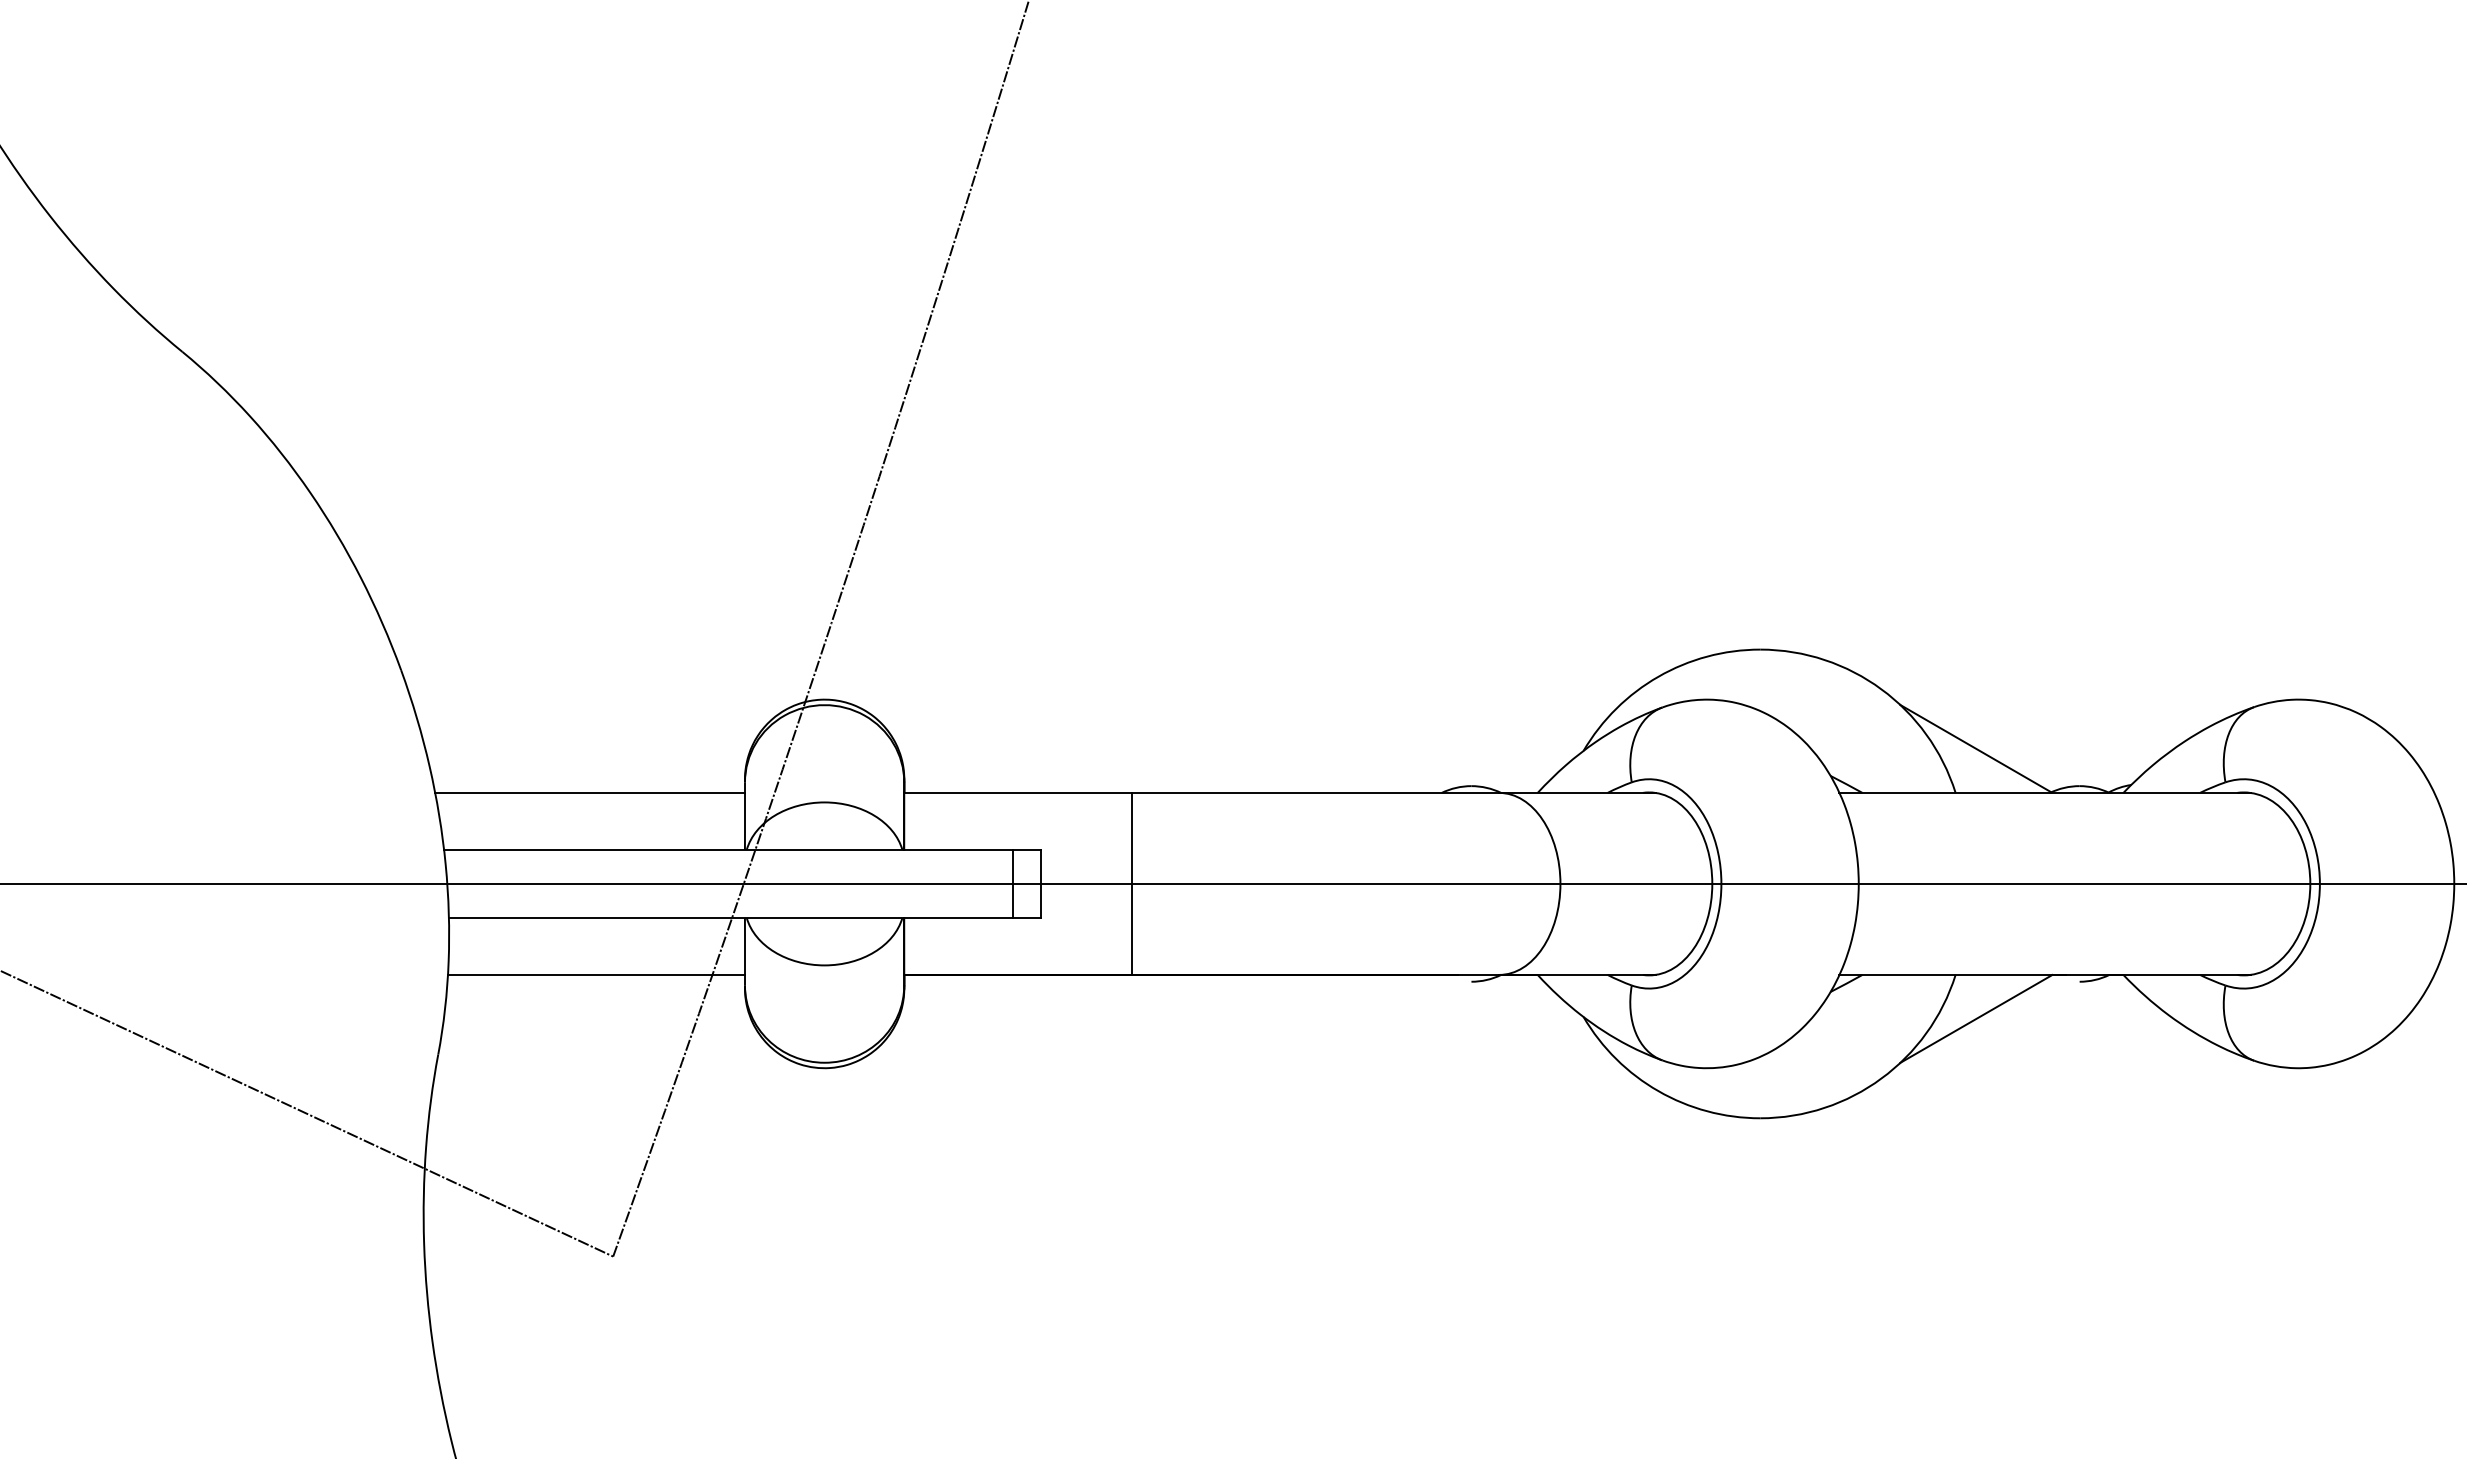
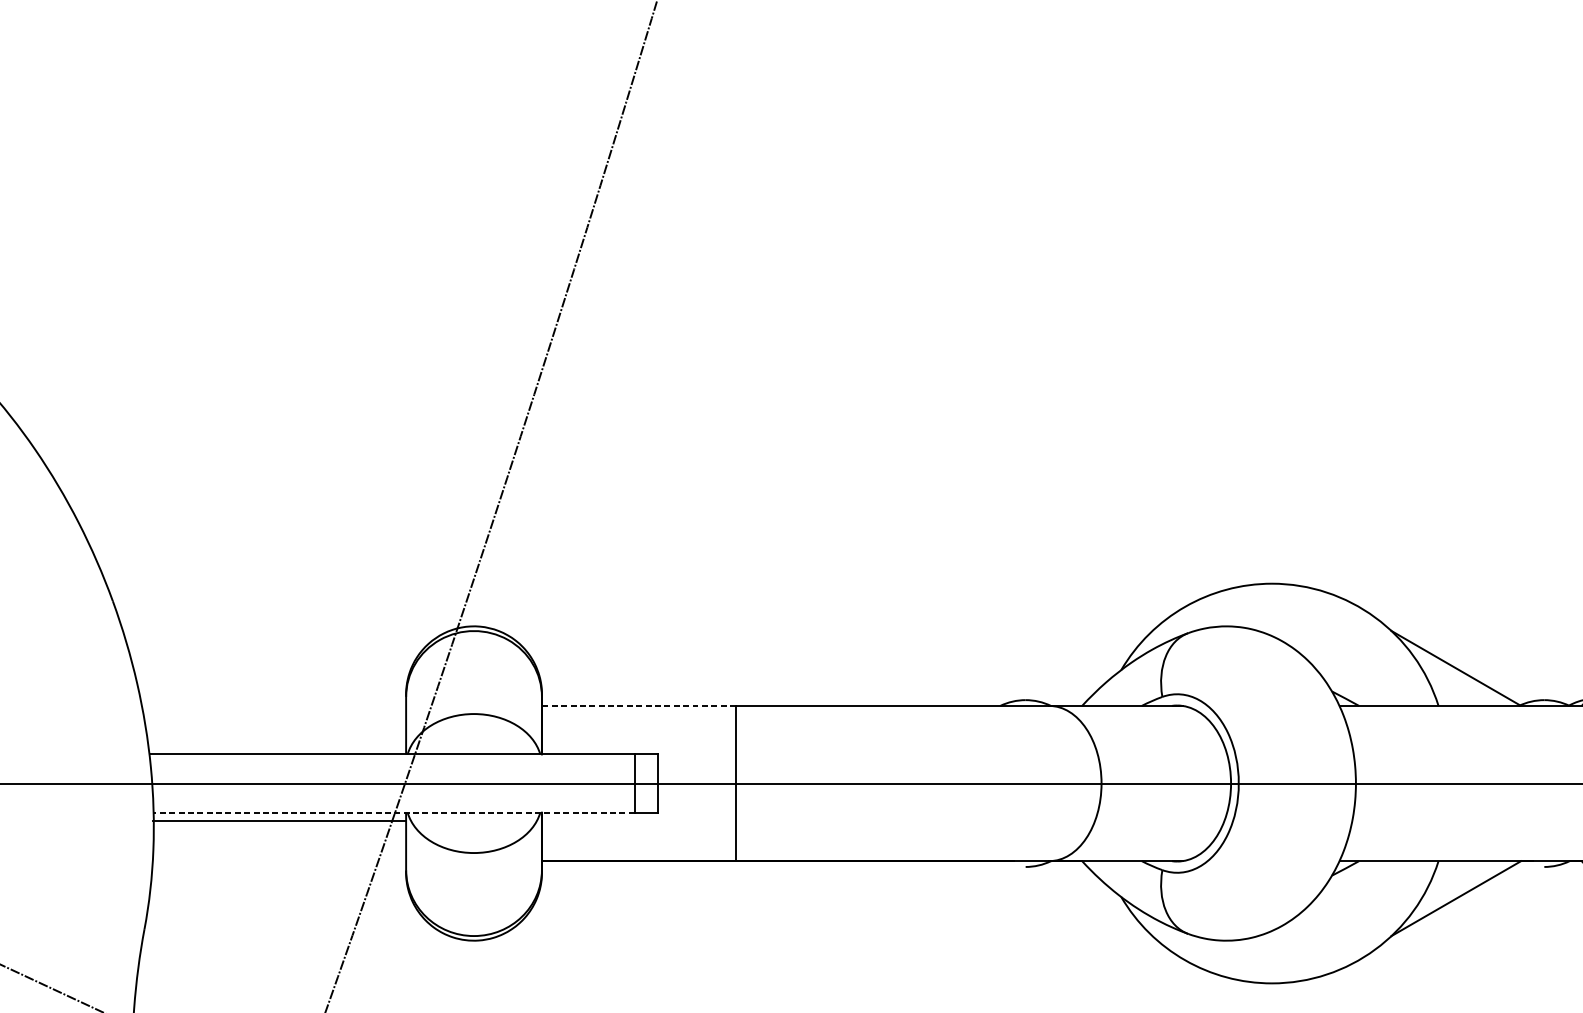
line: (589, 792) -> (273, 705), removed
line: (1018, 792) -> (639, 705), solid -> dashed
line: (730, 918) -> (393, 813), solid -> dashed
line: (595, 974) -> (278, 820), moved

